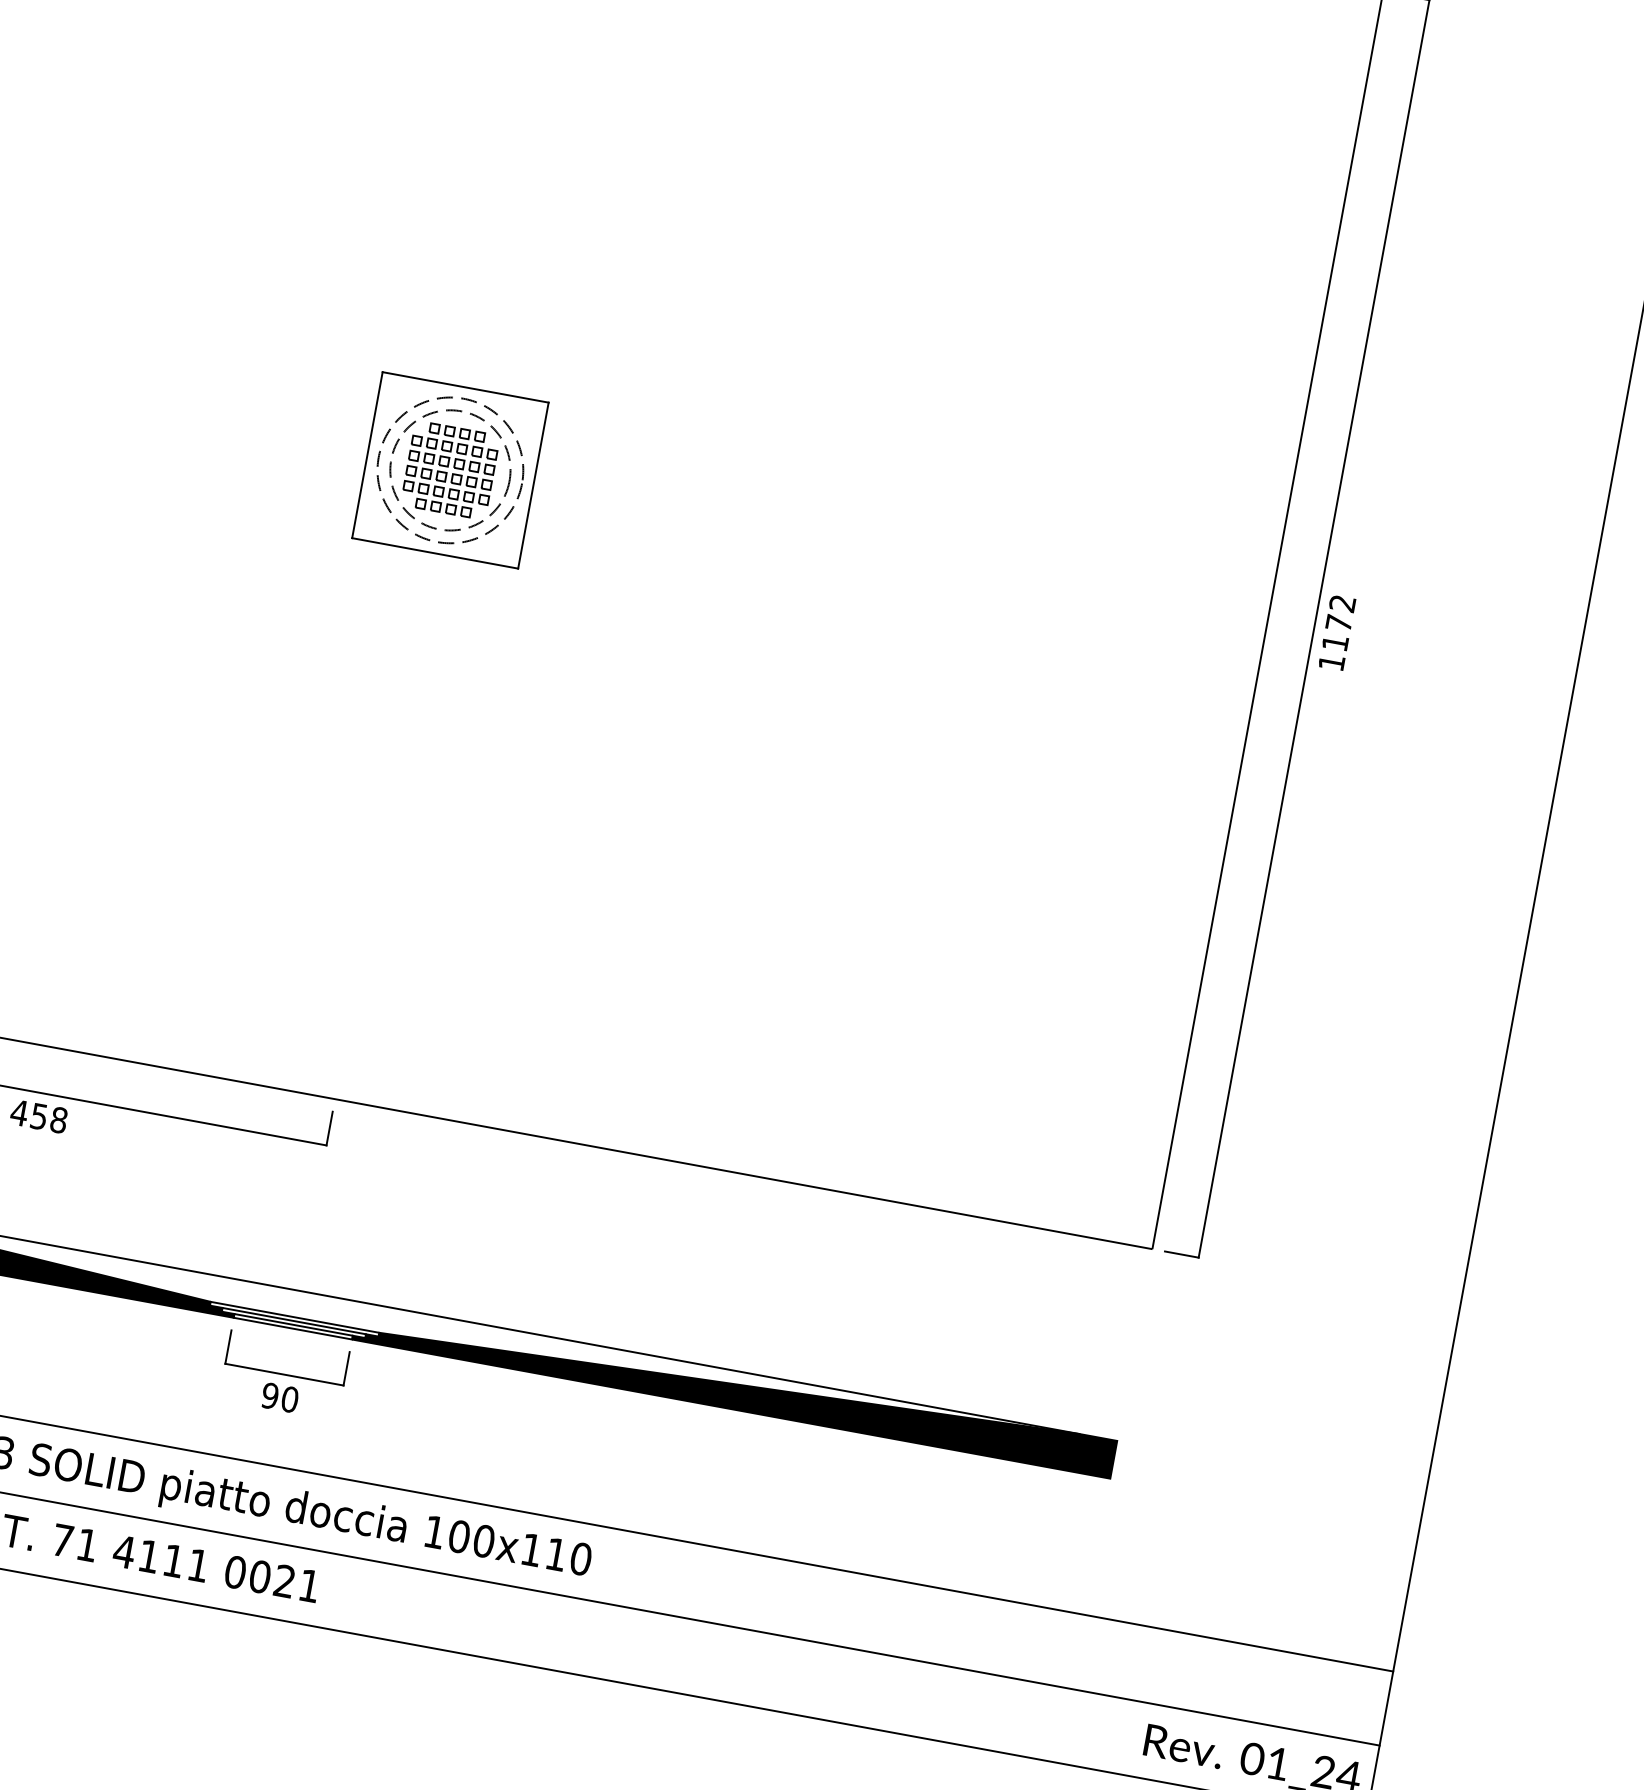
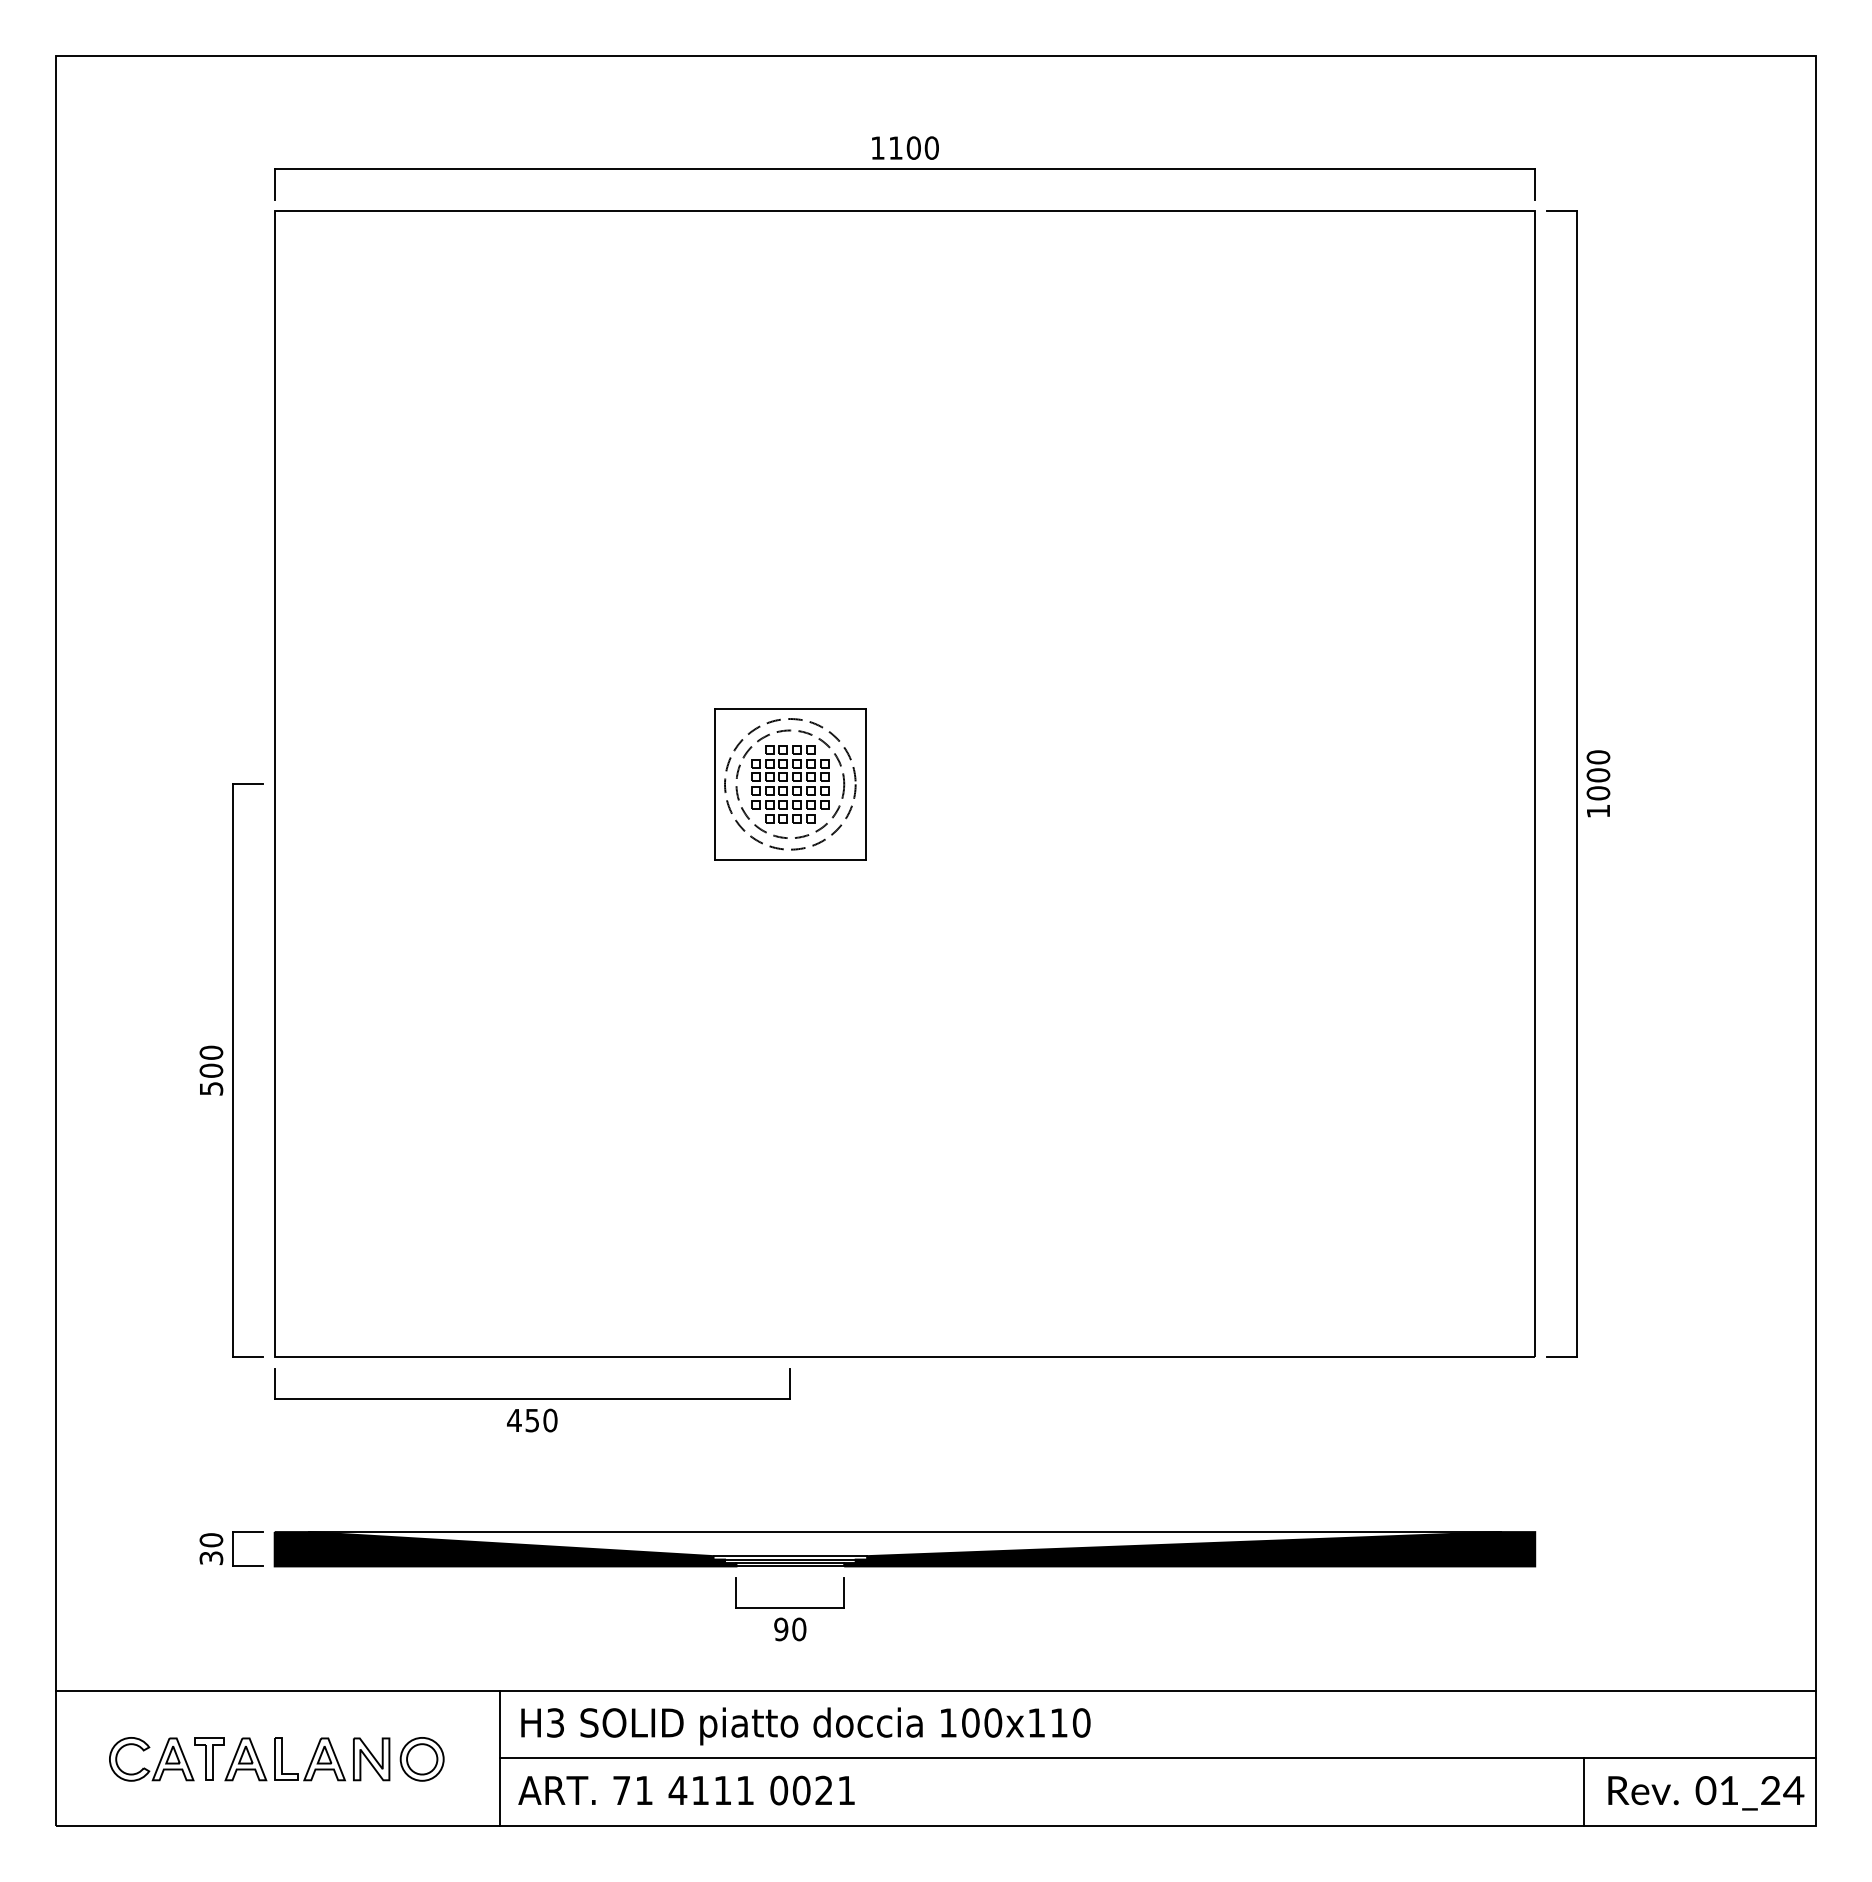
text: (1339, 623) -> (1598, 775), 1172 -> 1000
text: (59, 1120) -> (550, 1420), 458 -> 450
line: (1119, 1735) -> (1584, 1791), added

